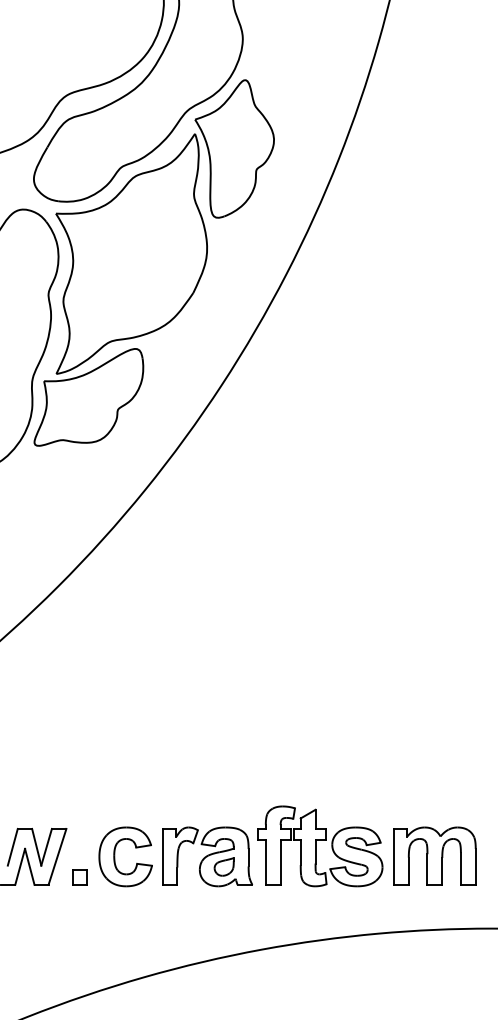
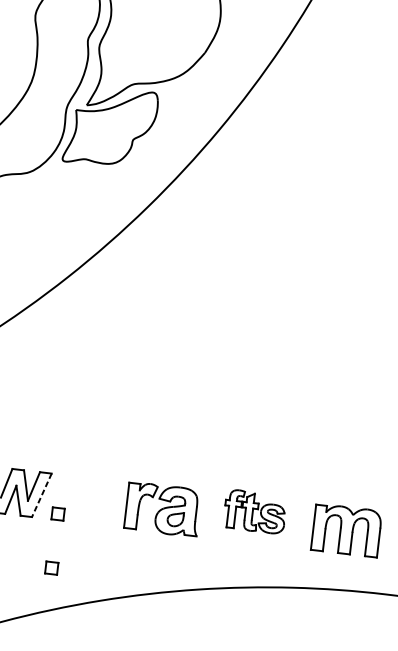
part: (320, 846) -> (255, 511), size x0.6
part: (115, 856) -> (88, 500), removed
line: (57, 857) -> (41, 495), solid -> dashed
part: (79, 944) -> (51, 568), added

